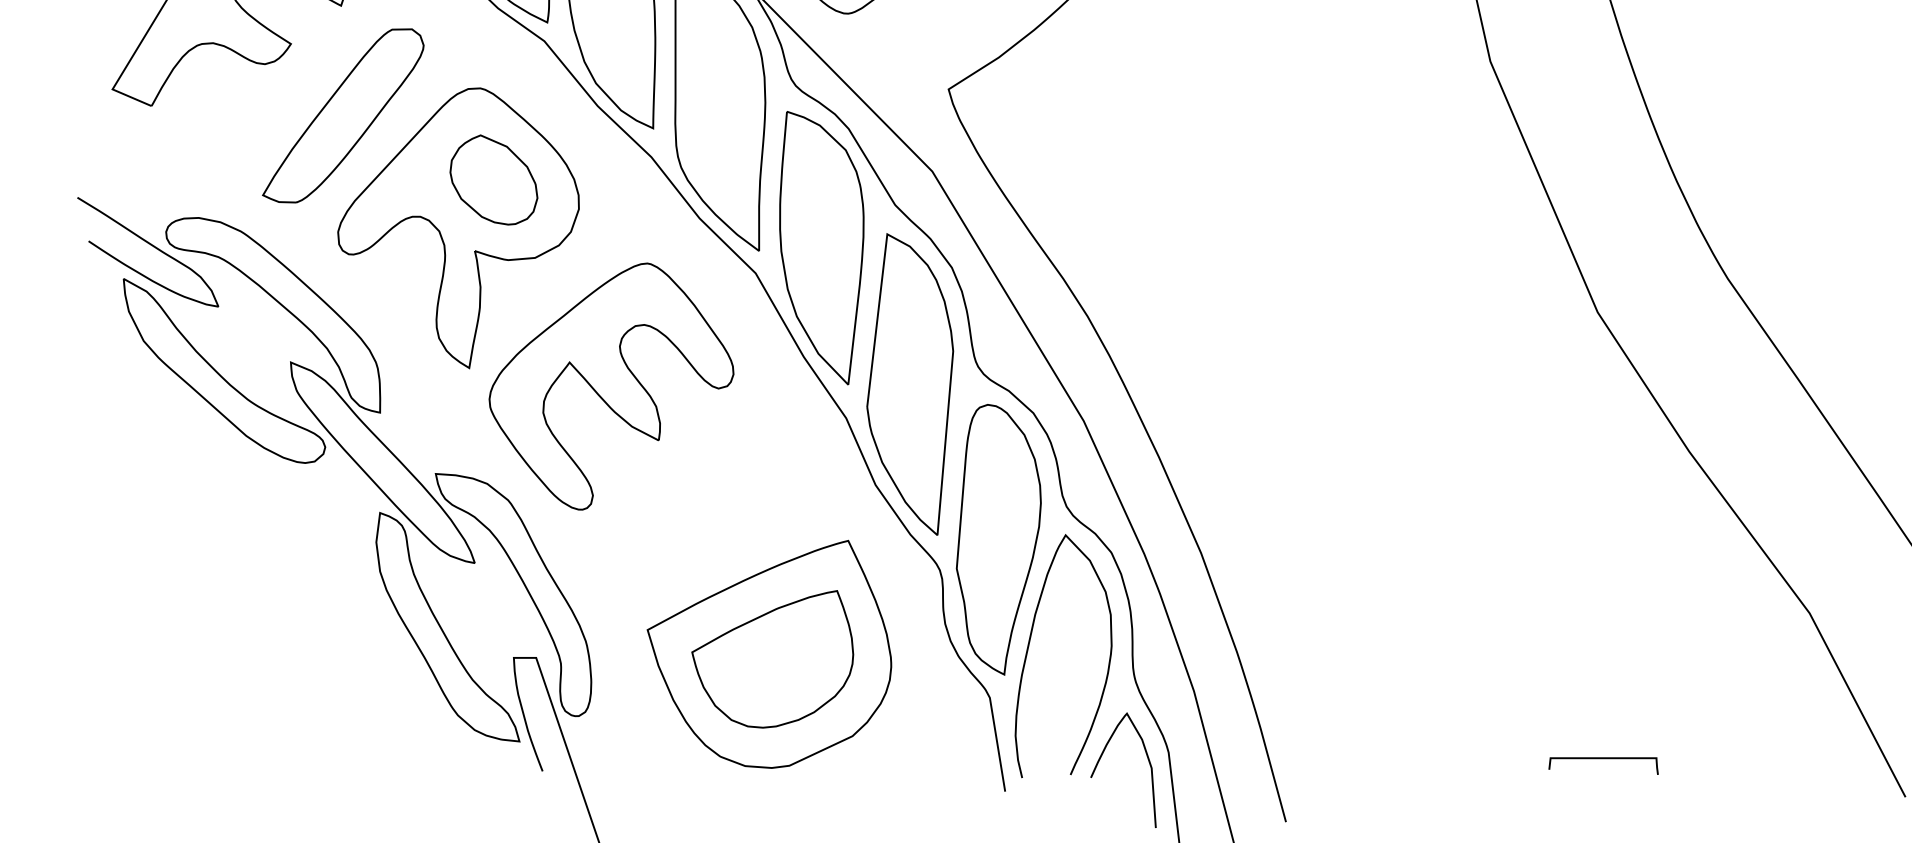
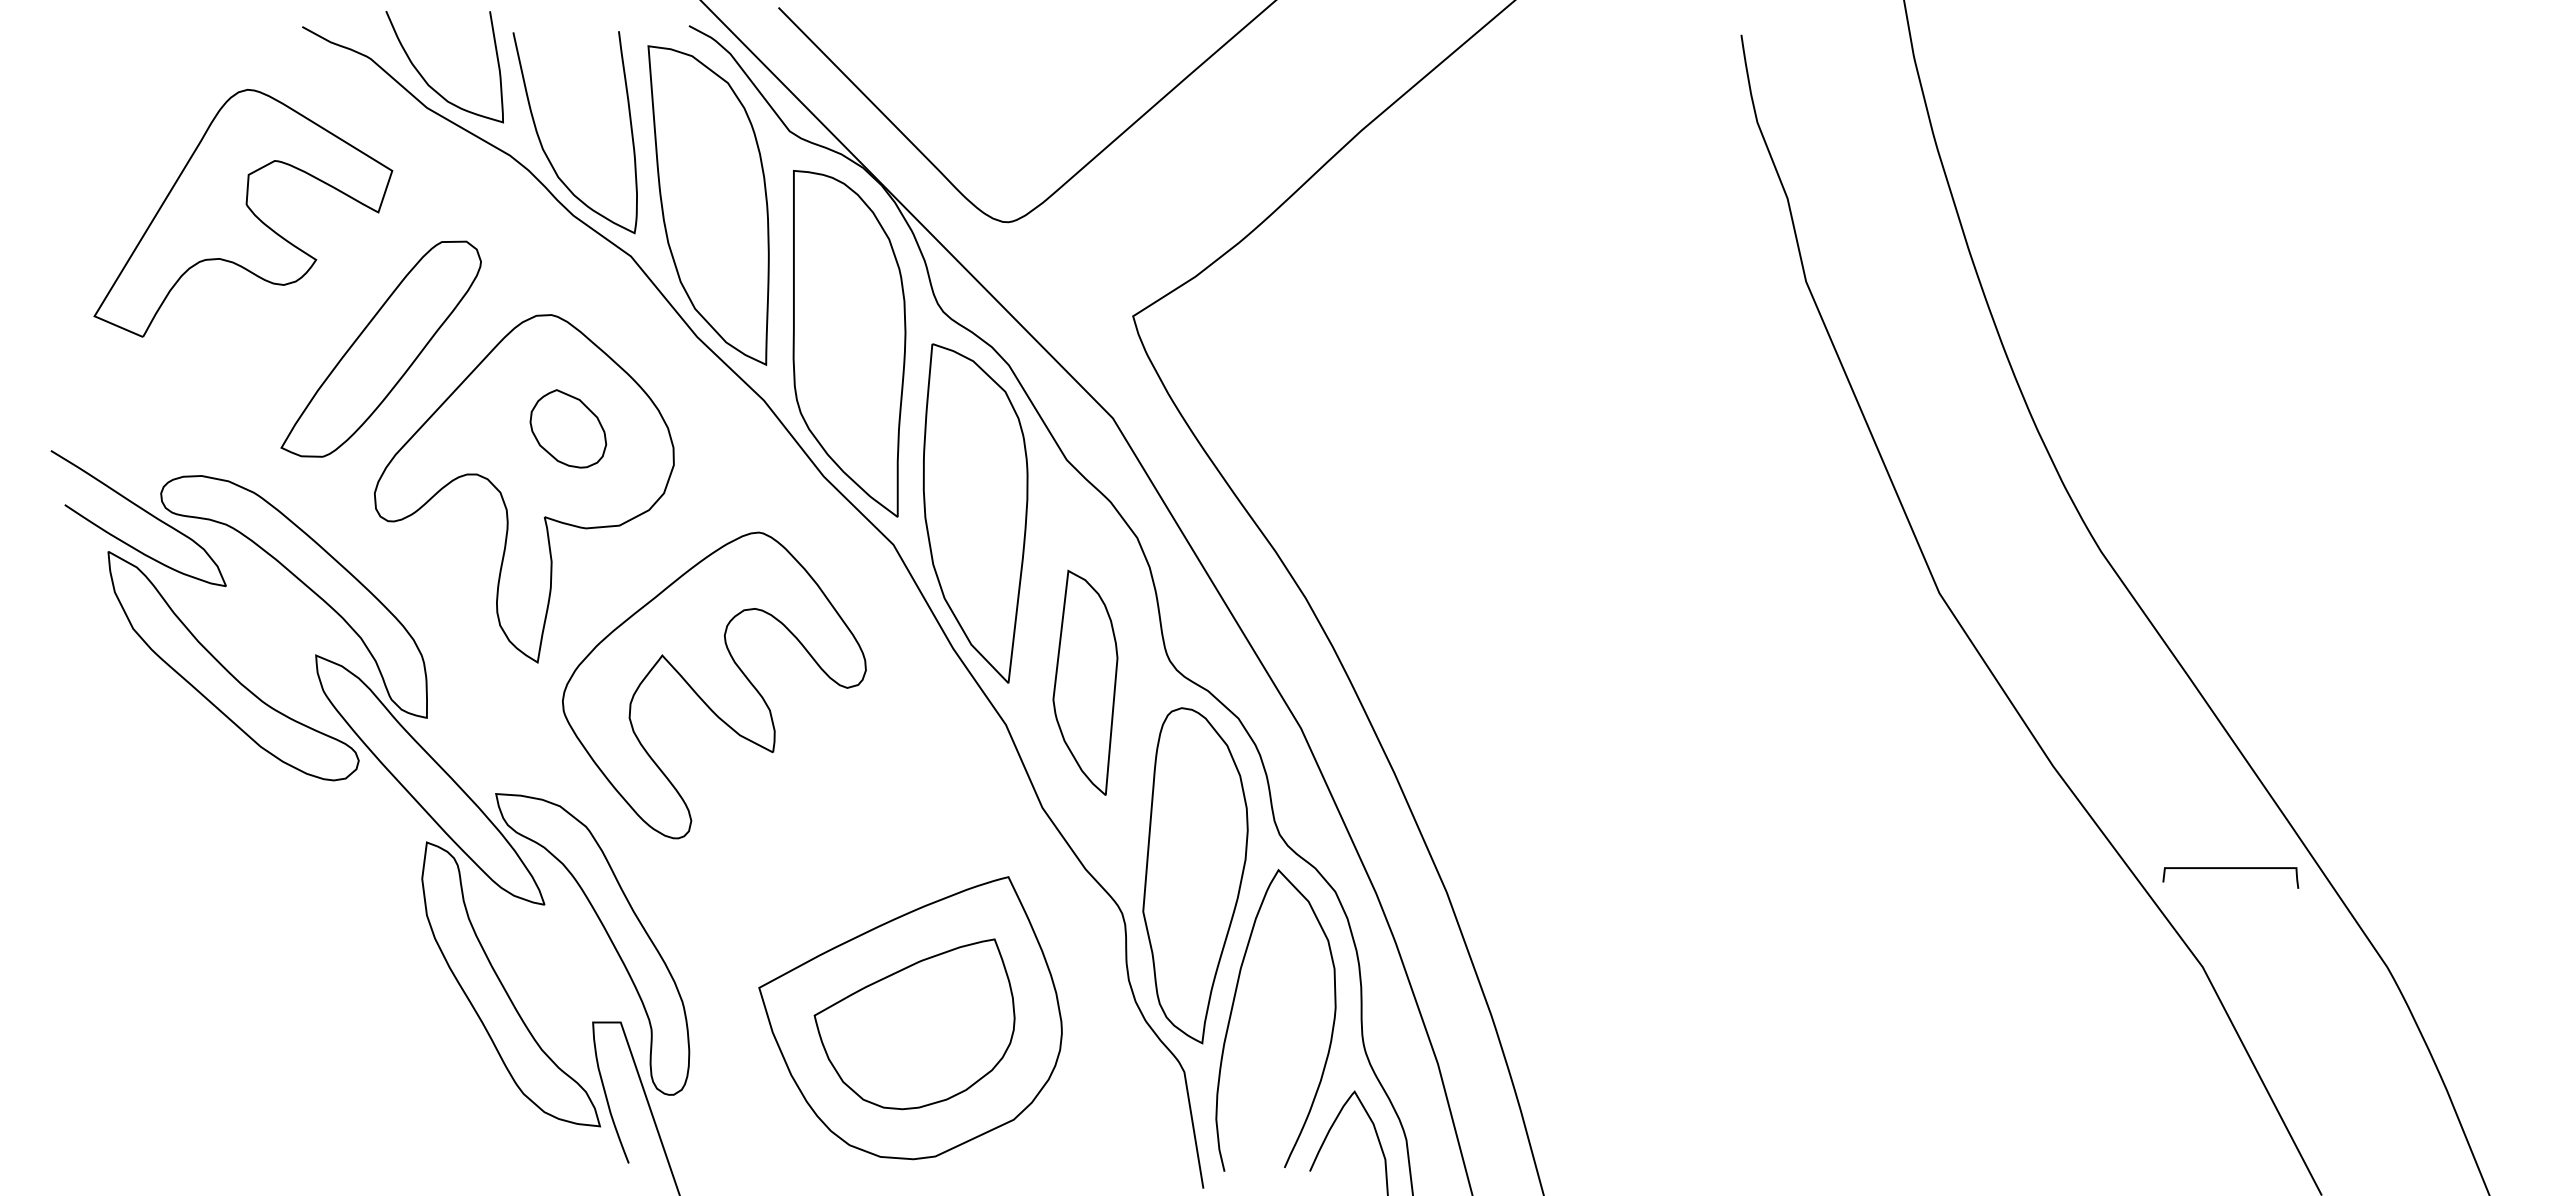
part: (494, 179) -> (568, 428), size x0.7
part: (910, 384) -> (1085, 682), size x0.6
curve: (1603, 758) -> (2230, 868), moved

